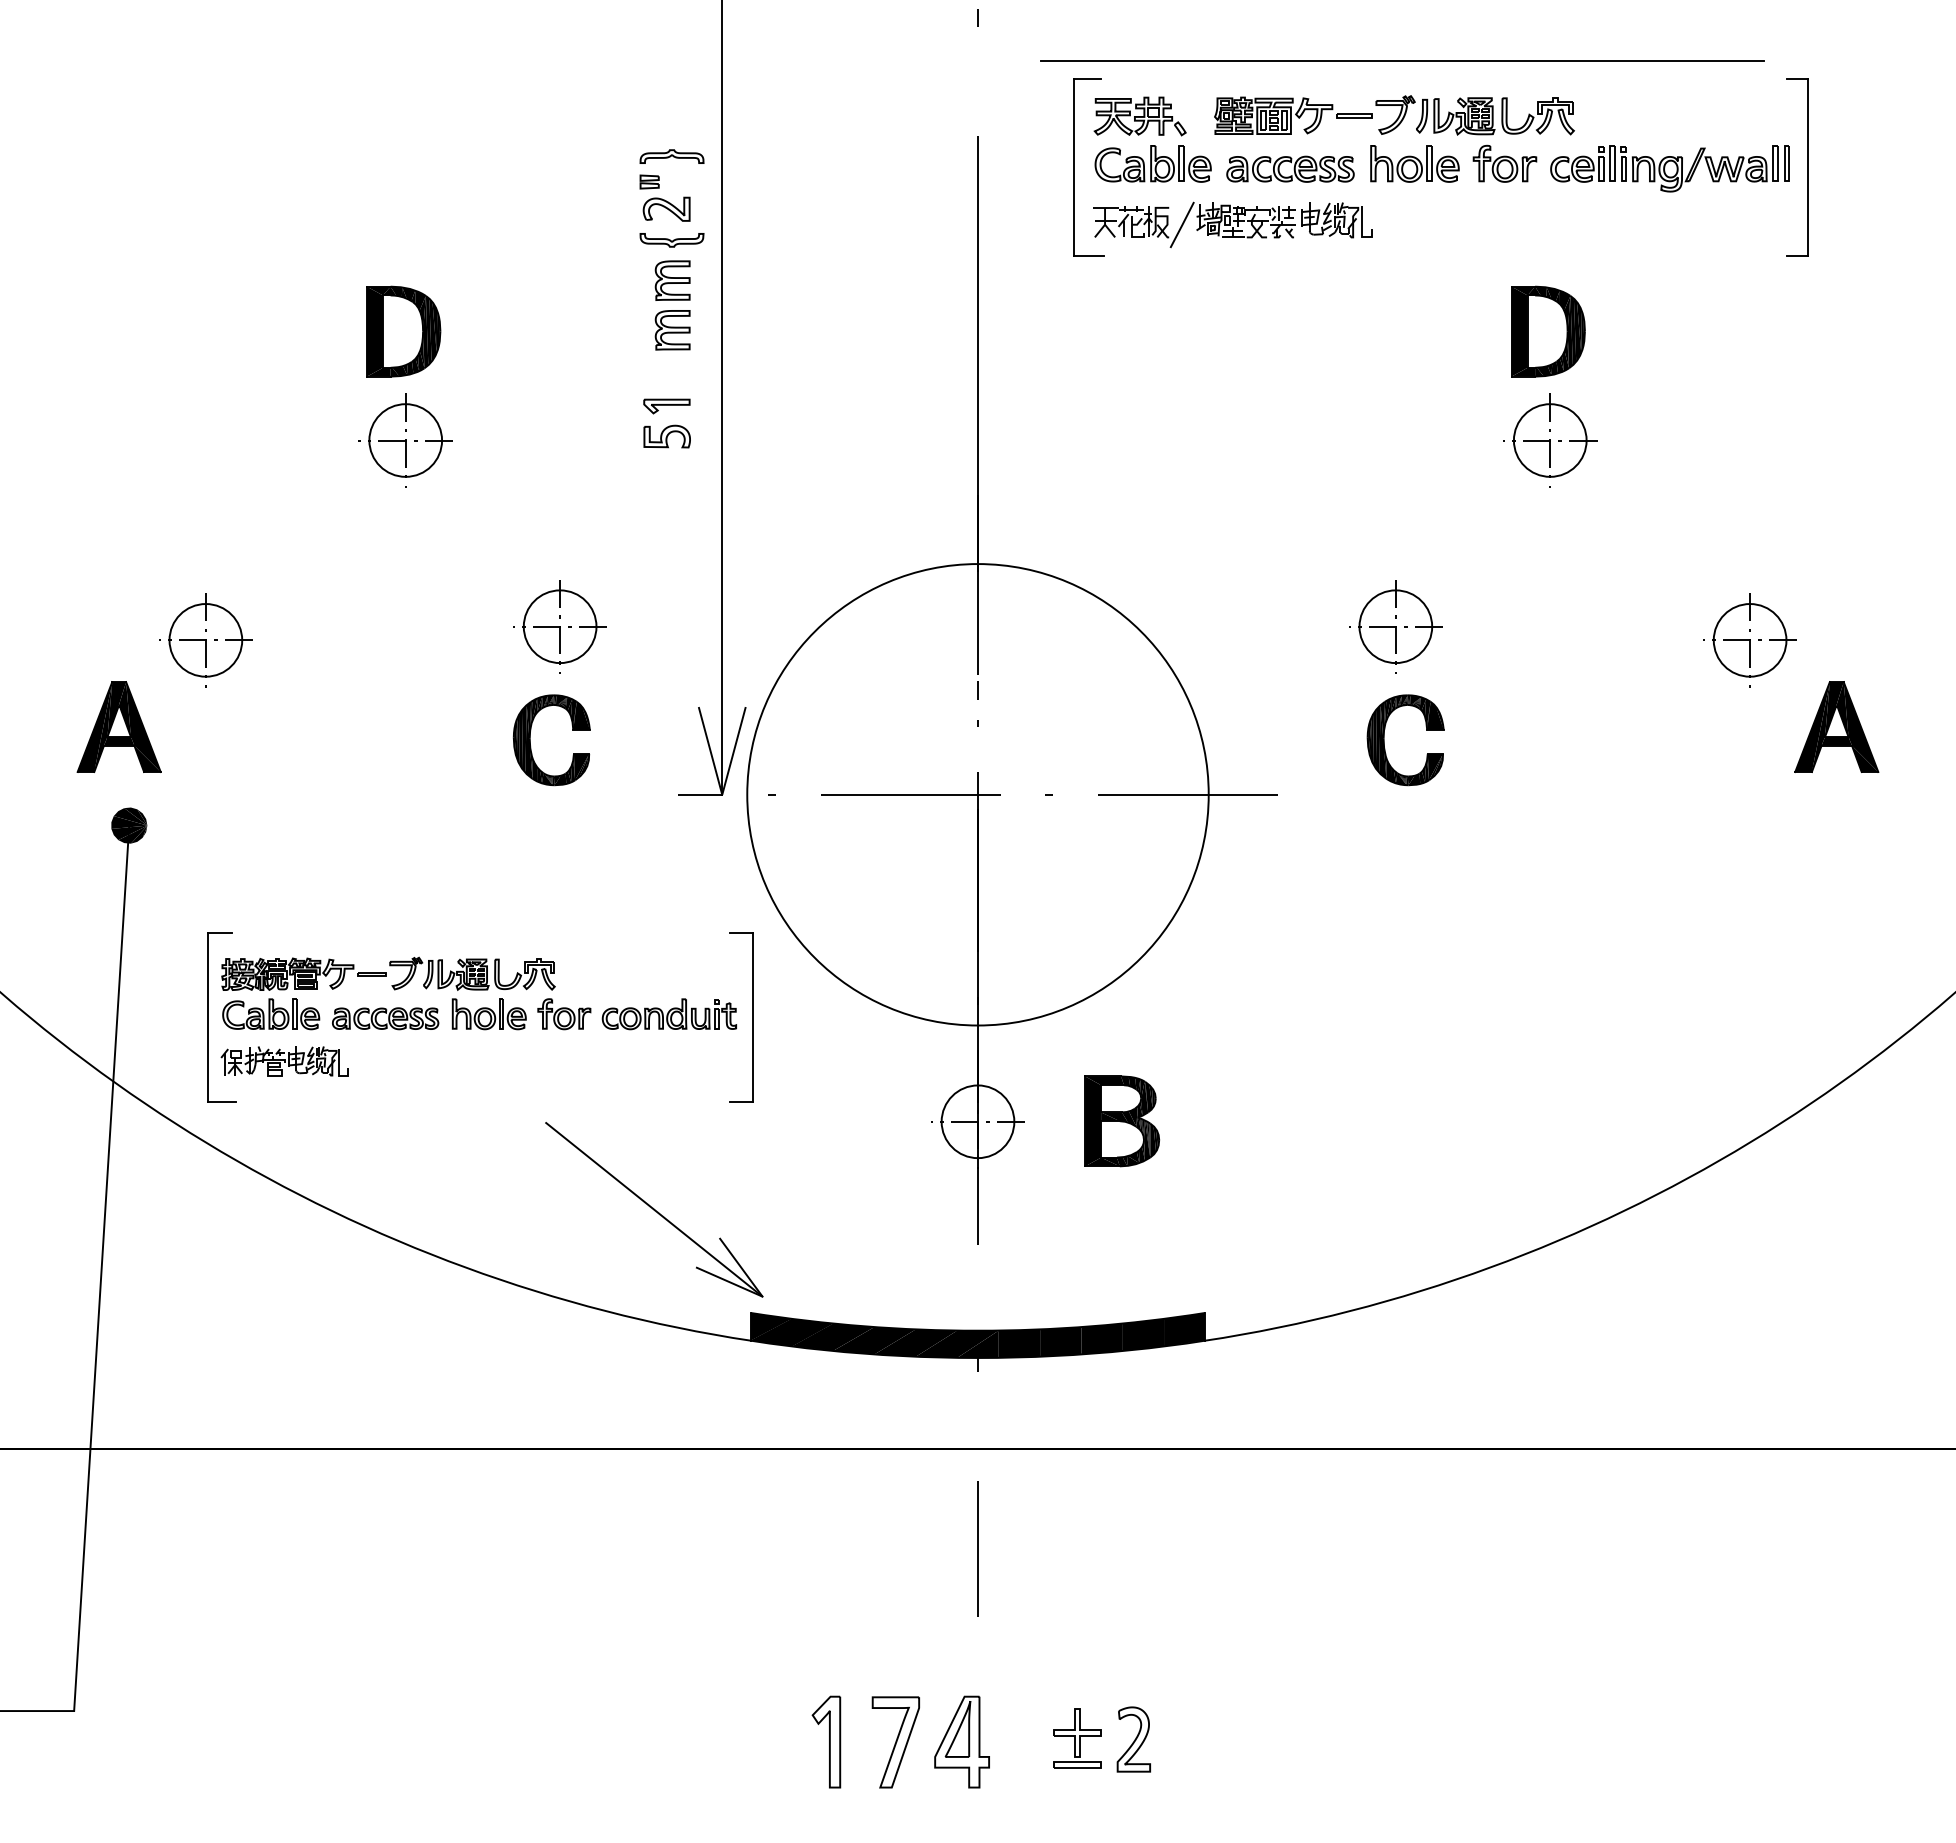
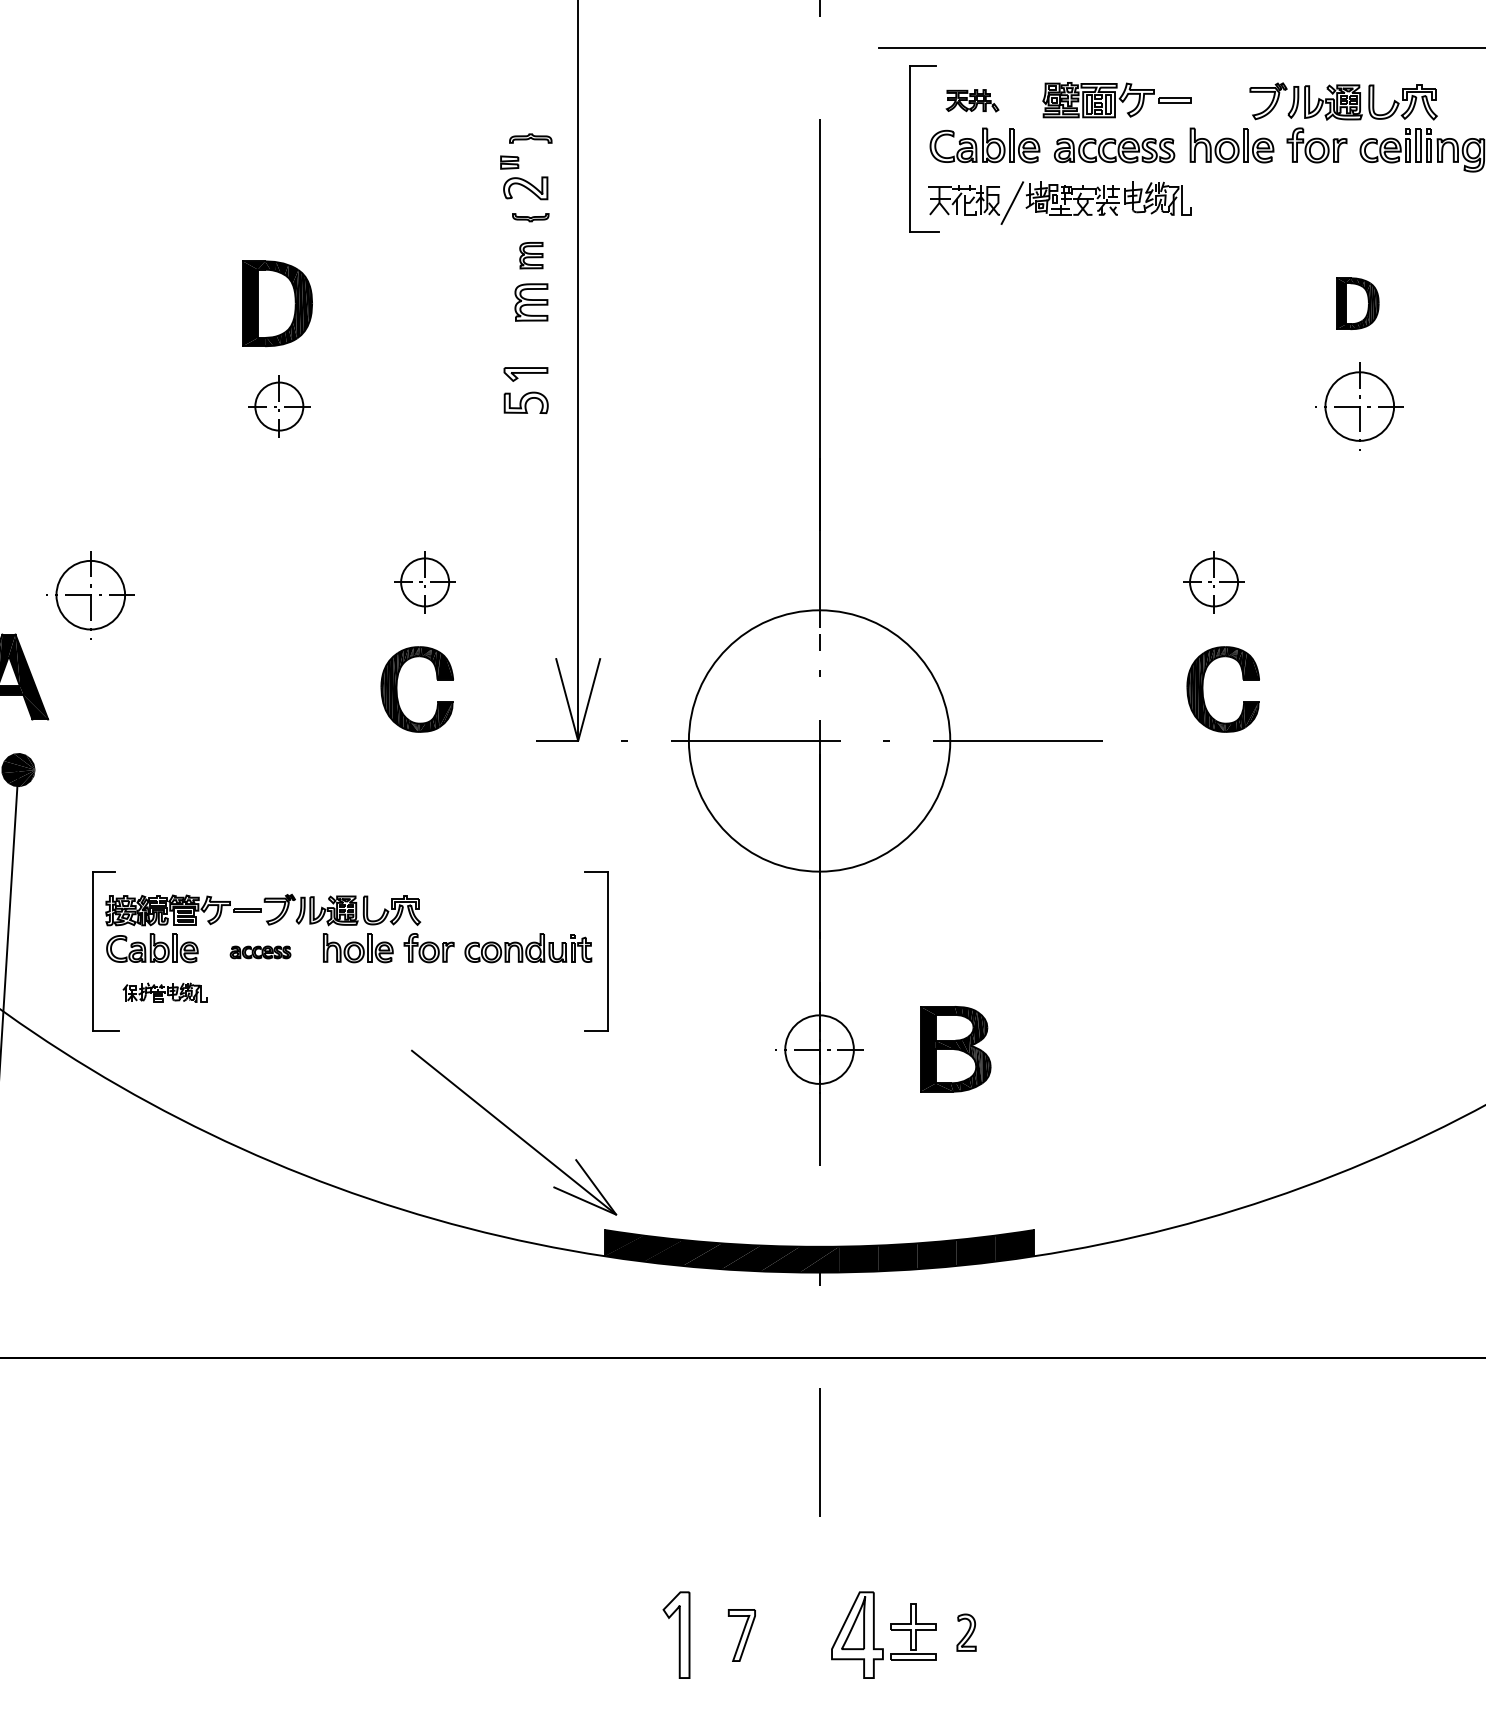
part: (1474, 115) -> (1342, 101), moved
part: (1139, 116) -> (972, 100), size x0.6
part: (671, 156) -> (530, 138), size x0.7
part: (671, 240) -> (530, 217), size x0.6
part: (672, 280) -> (531, 255), size x0.7
part: (1548, 331) -> (1358, 303), size x0.6
part: (405, 440) -> (279, 406), size x0.7
part: (559, 626) -> (424, 582), size x0.7
part: (1395, 626) -> (1213, 582), size x0.7
circle: (977, 794) -> (819, 740), size x0.6
part: (385, 1018) -> (260, 952), size x0.6
part: (284, 1061) -> (164, 992), size x0.7
part: (1133, 1739) -> (966, 1632), size x0.6
part: (961, 1741) -> (856, 1634), moved
part: (895, 1742) -> (741, 1635), size x0.6

